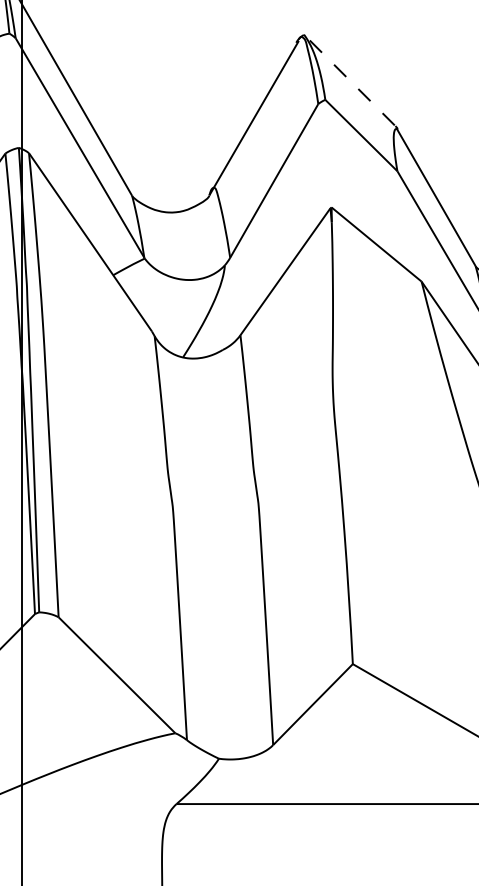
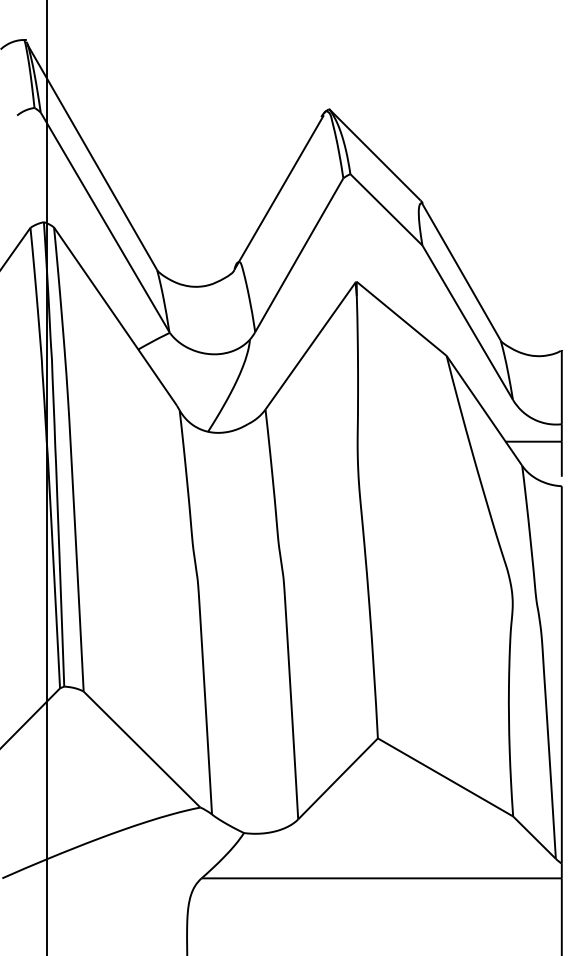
line: (349, 80) -> (374, 154), dashed -> solid

